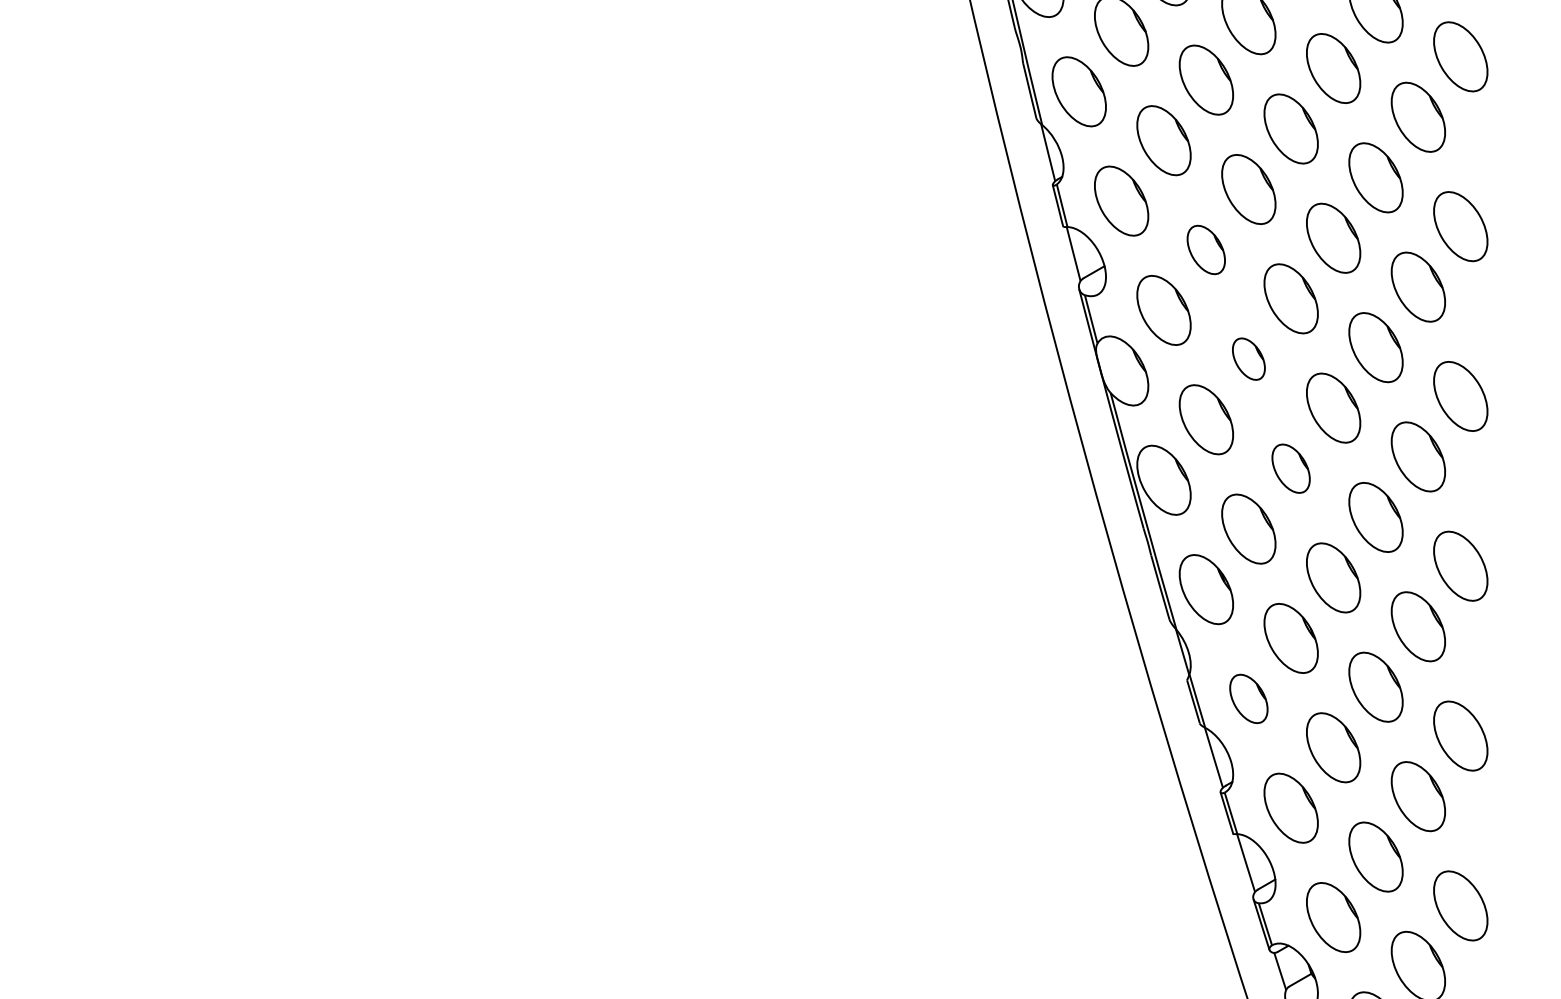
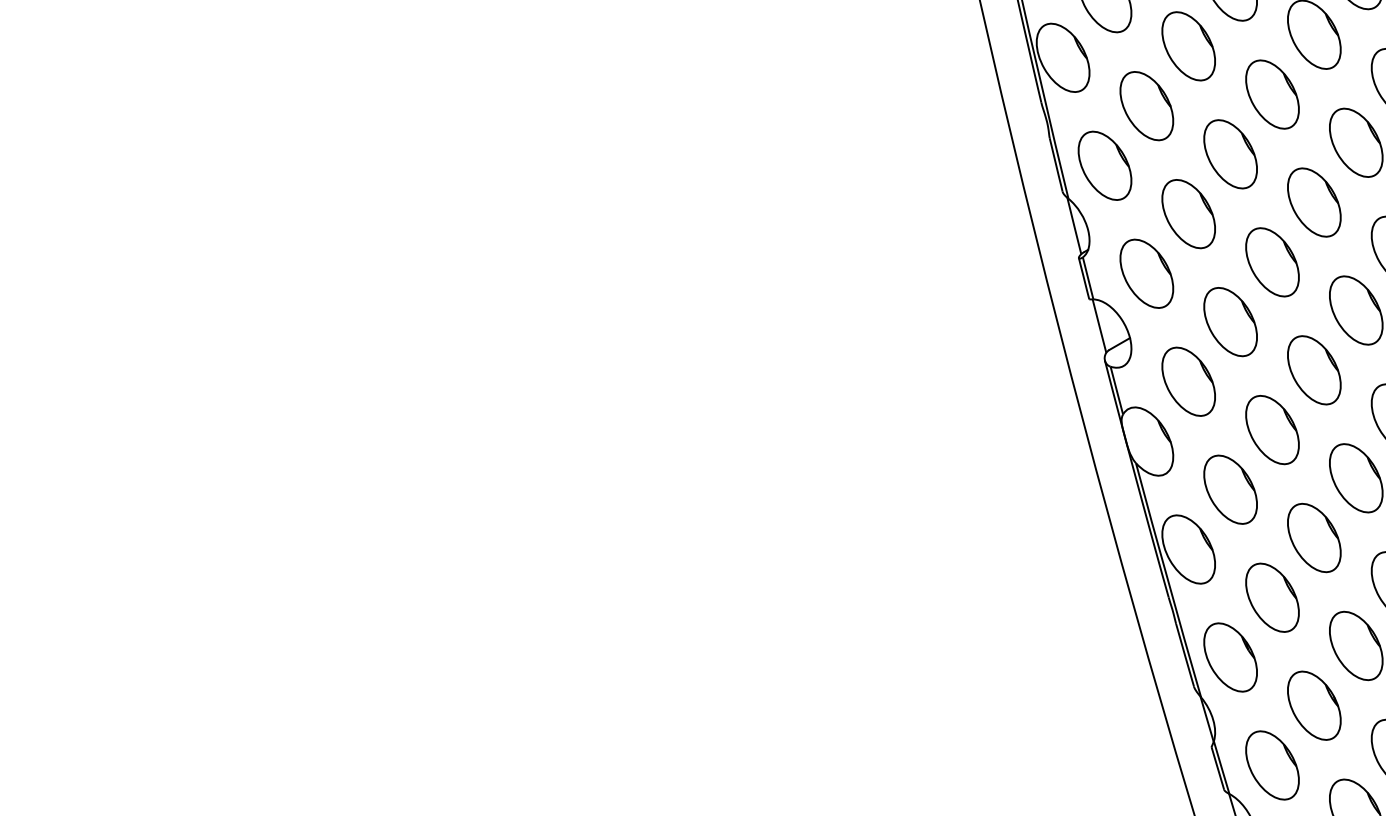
part: (1205, 249) -> (1229, 321), size x1.43
part: (1248, 358) -> (1272, 429), size x1.67
part: (1290, 468) -> (1313, 537), size x1.43
part: (1248, 698) -> (1272, 765), size x1.43

